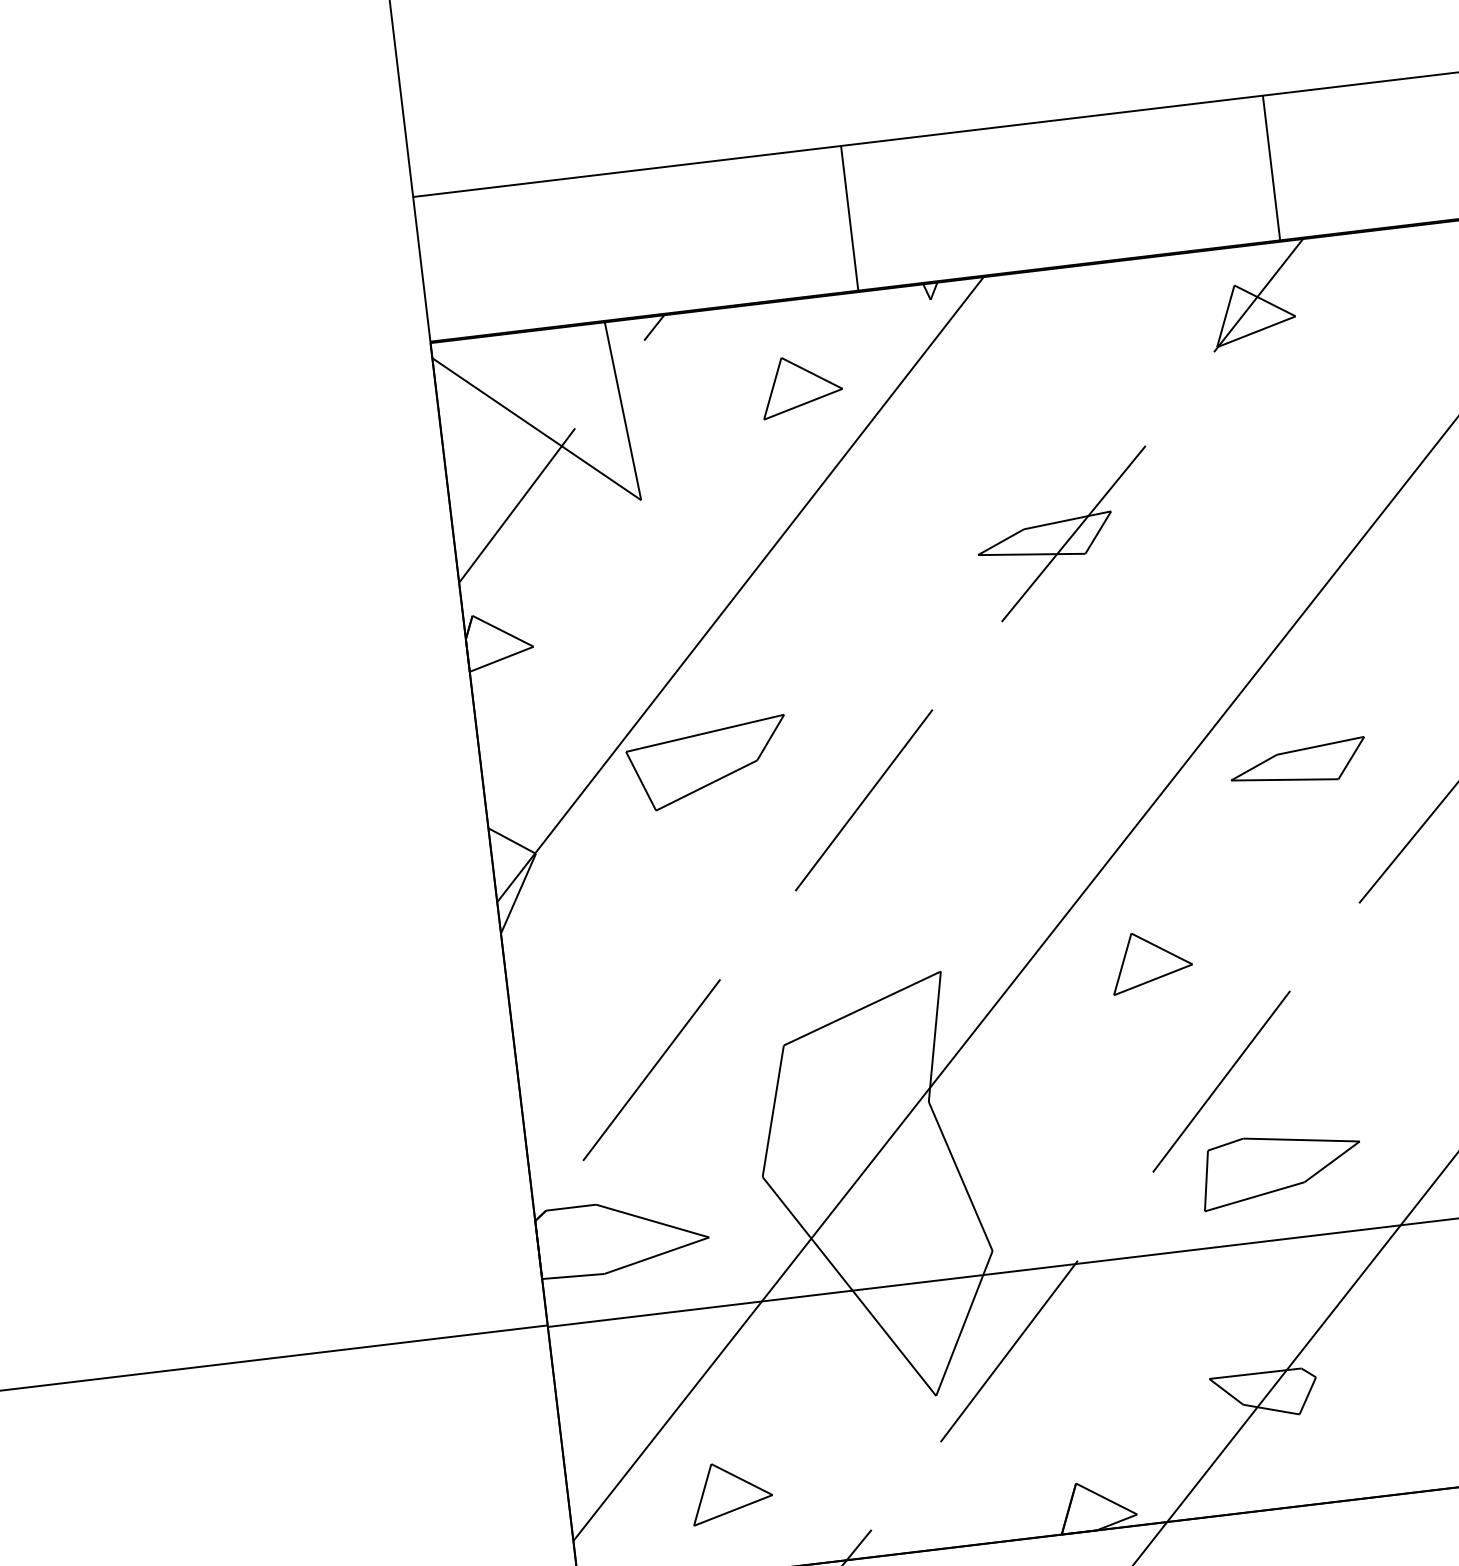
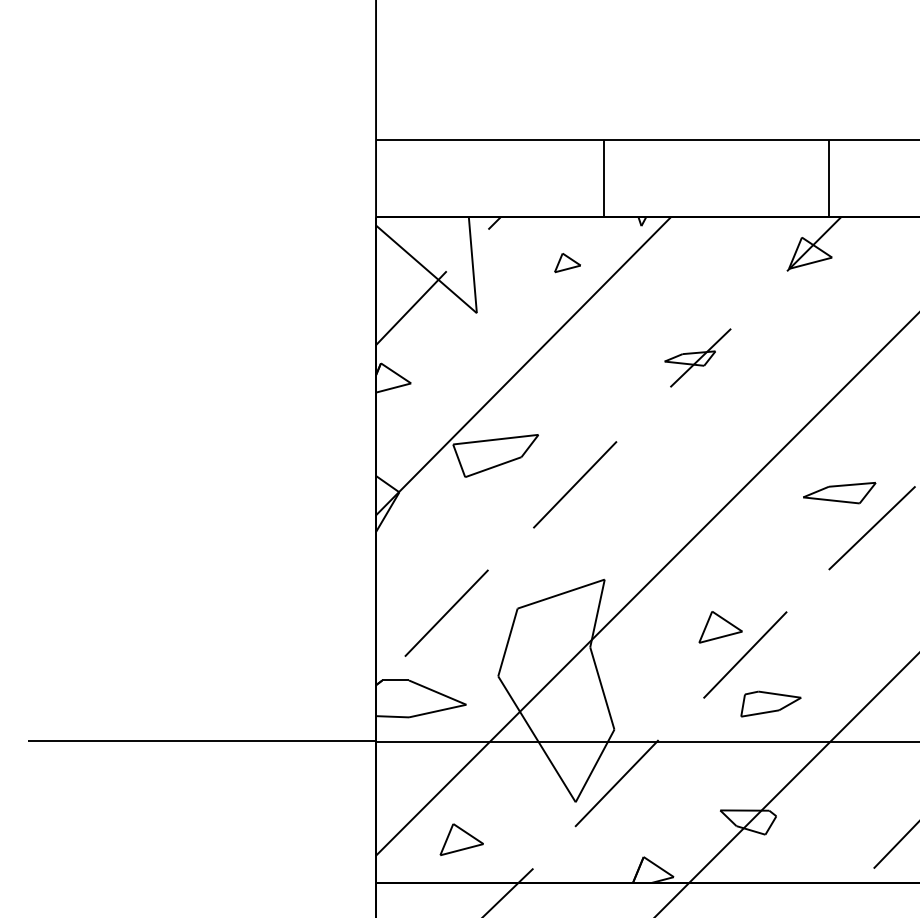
part: (799, 384) -> (567, 262), size x0.6
part: (1065, 533) -> (697, 357), size x0.7
part: (1298, 765) -> (839, 493), moved
part: (1150, 961) -> (720, 627), moved
part: (1279, 1167) -> (770, 703), size x0.7

